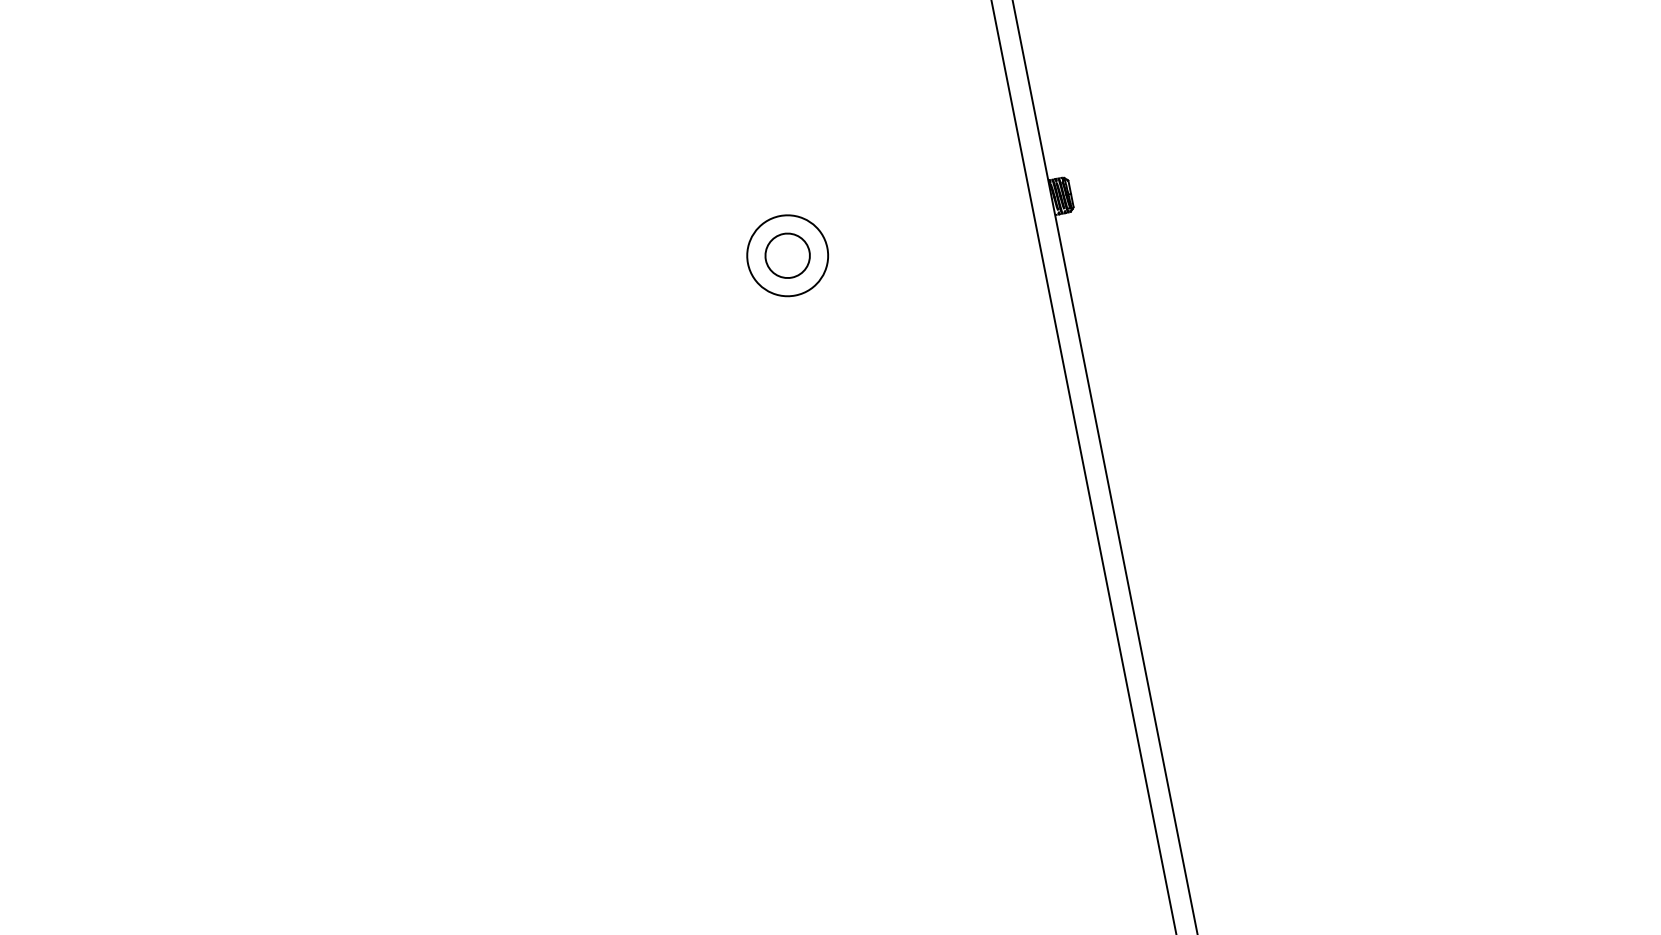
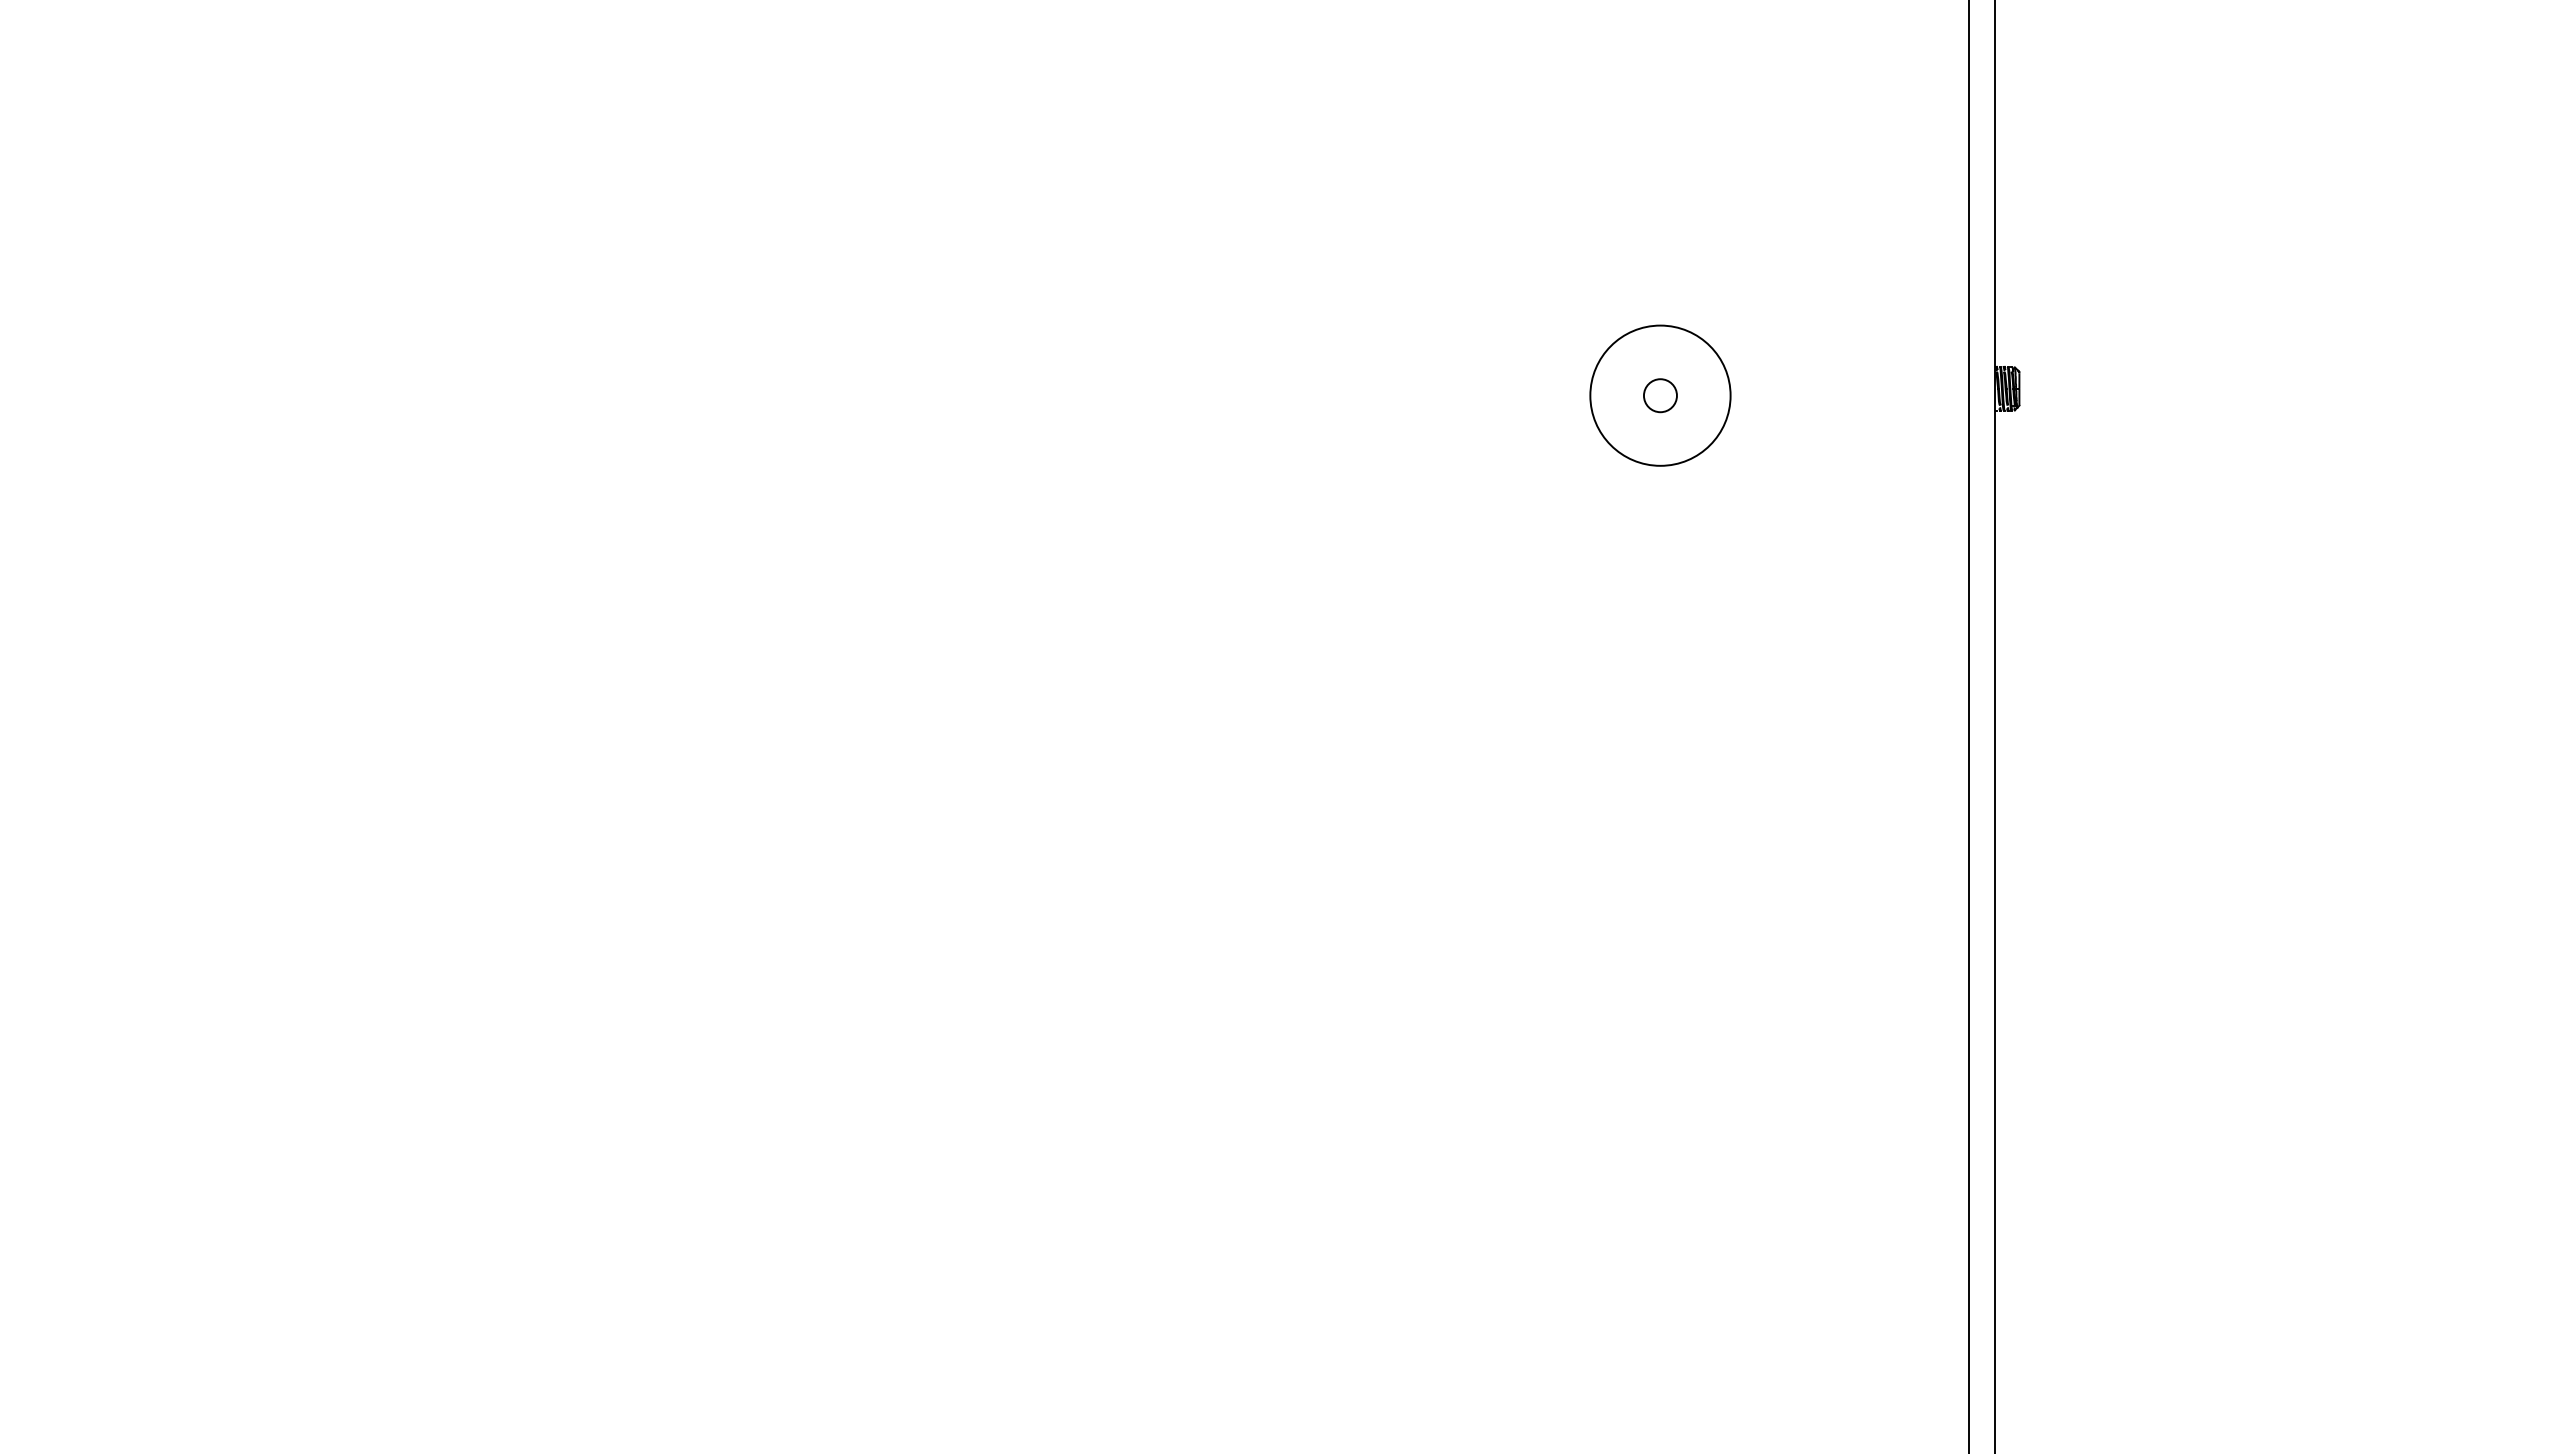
circle: (786, 255) -> (1659, 395), size x0.6
circle: (787, 255) -> (1660, 395), size x1.4

